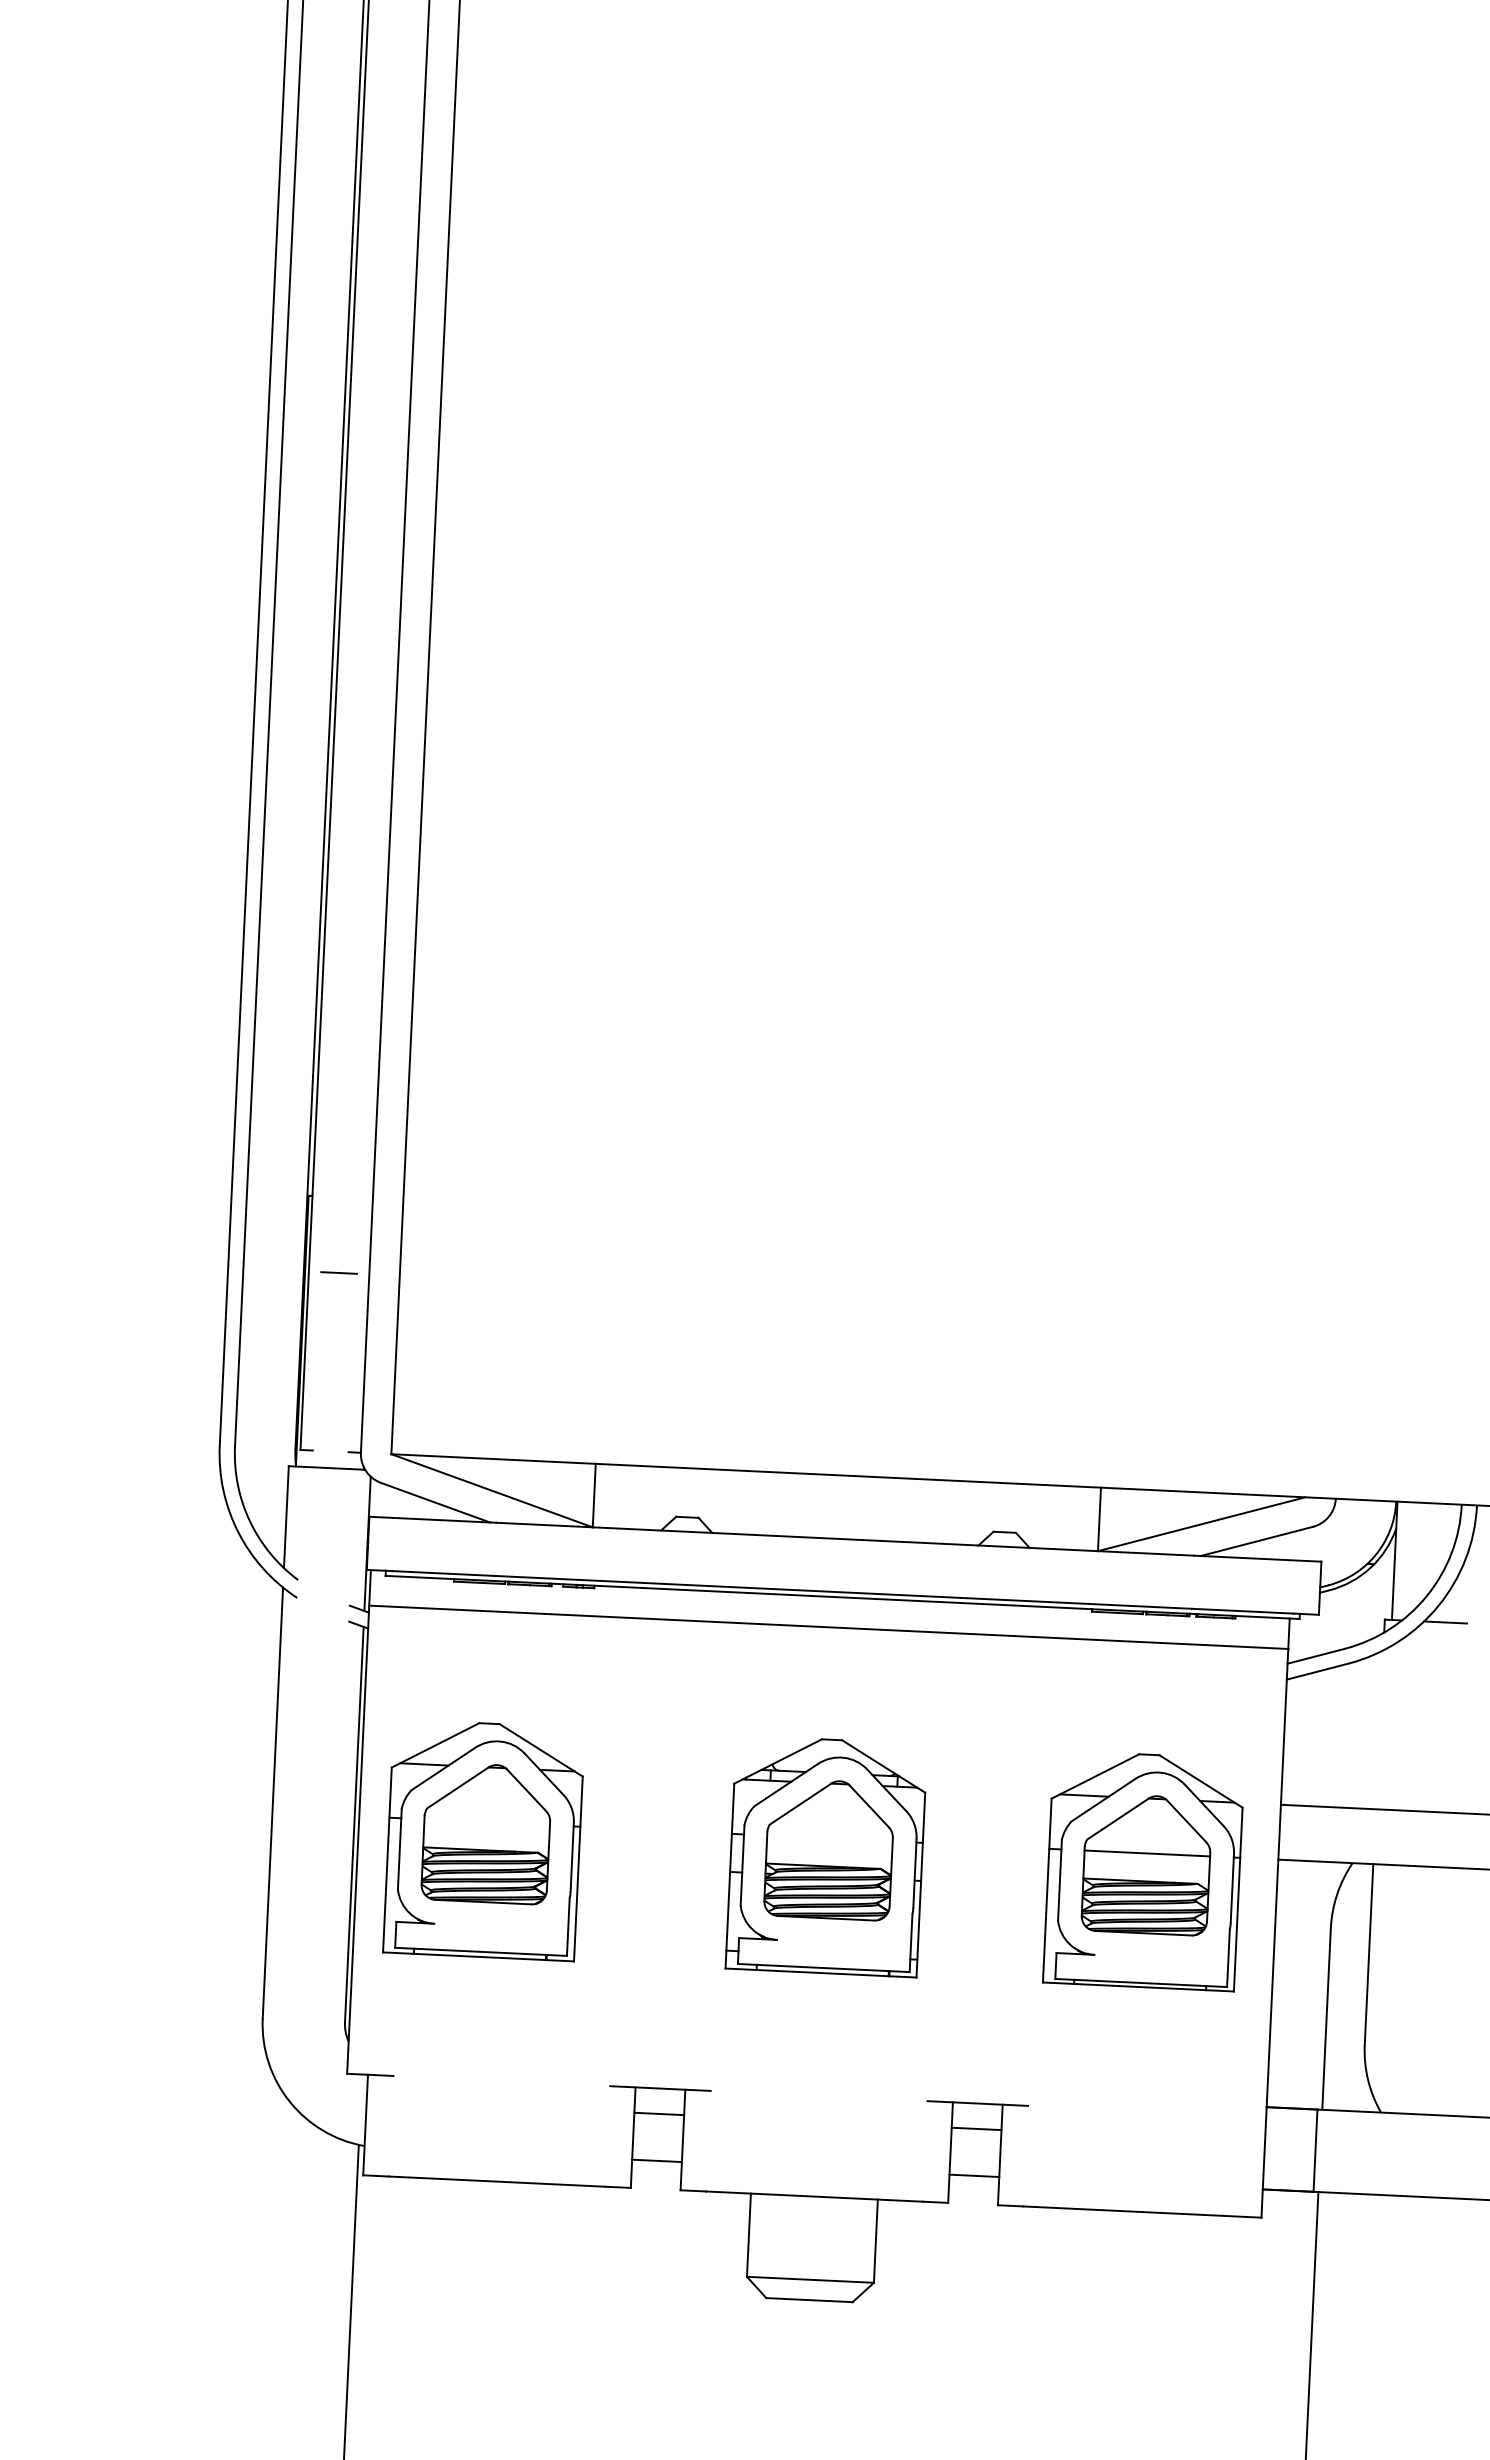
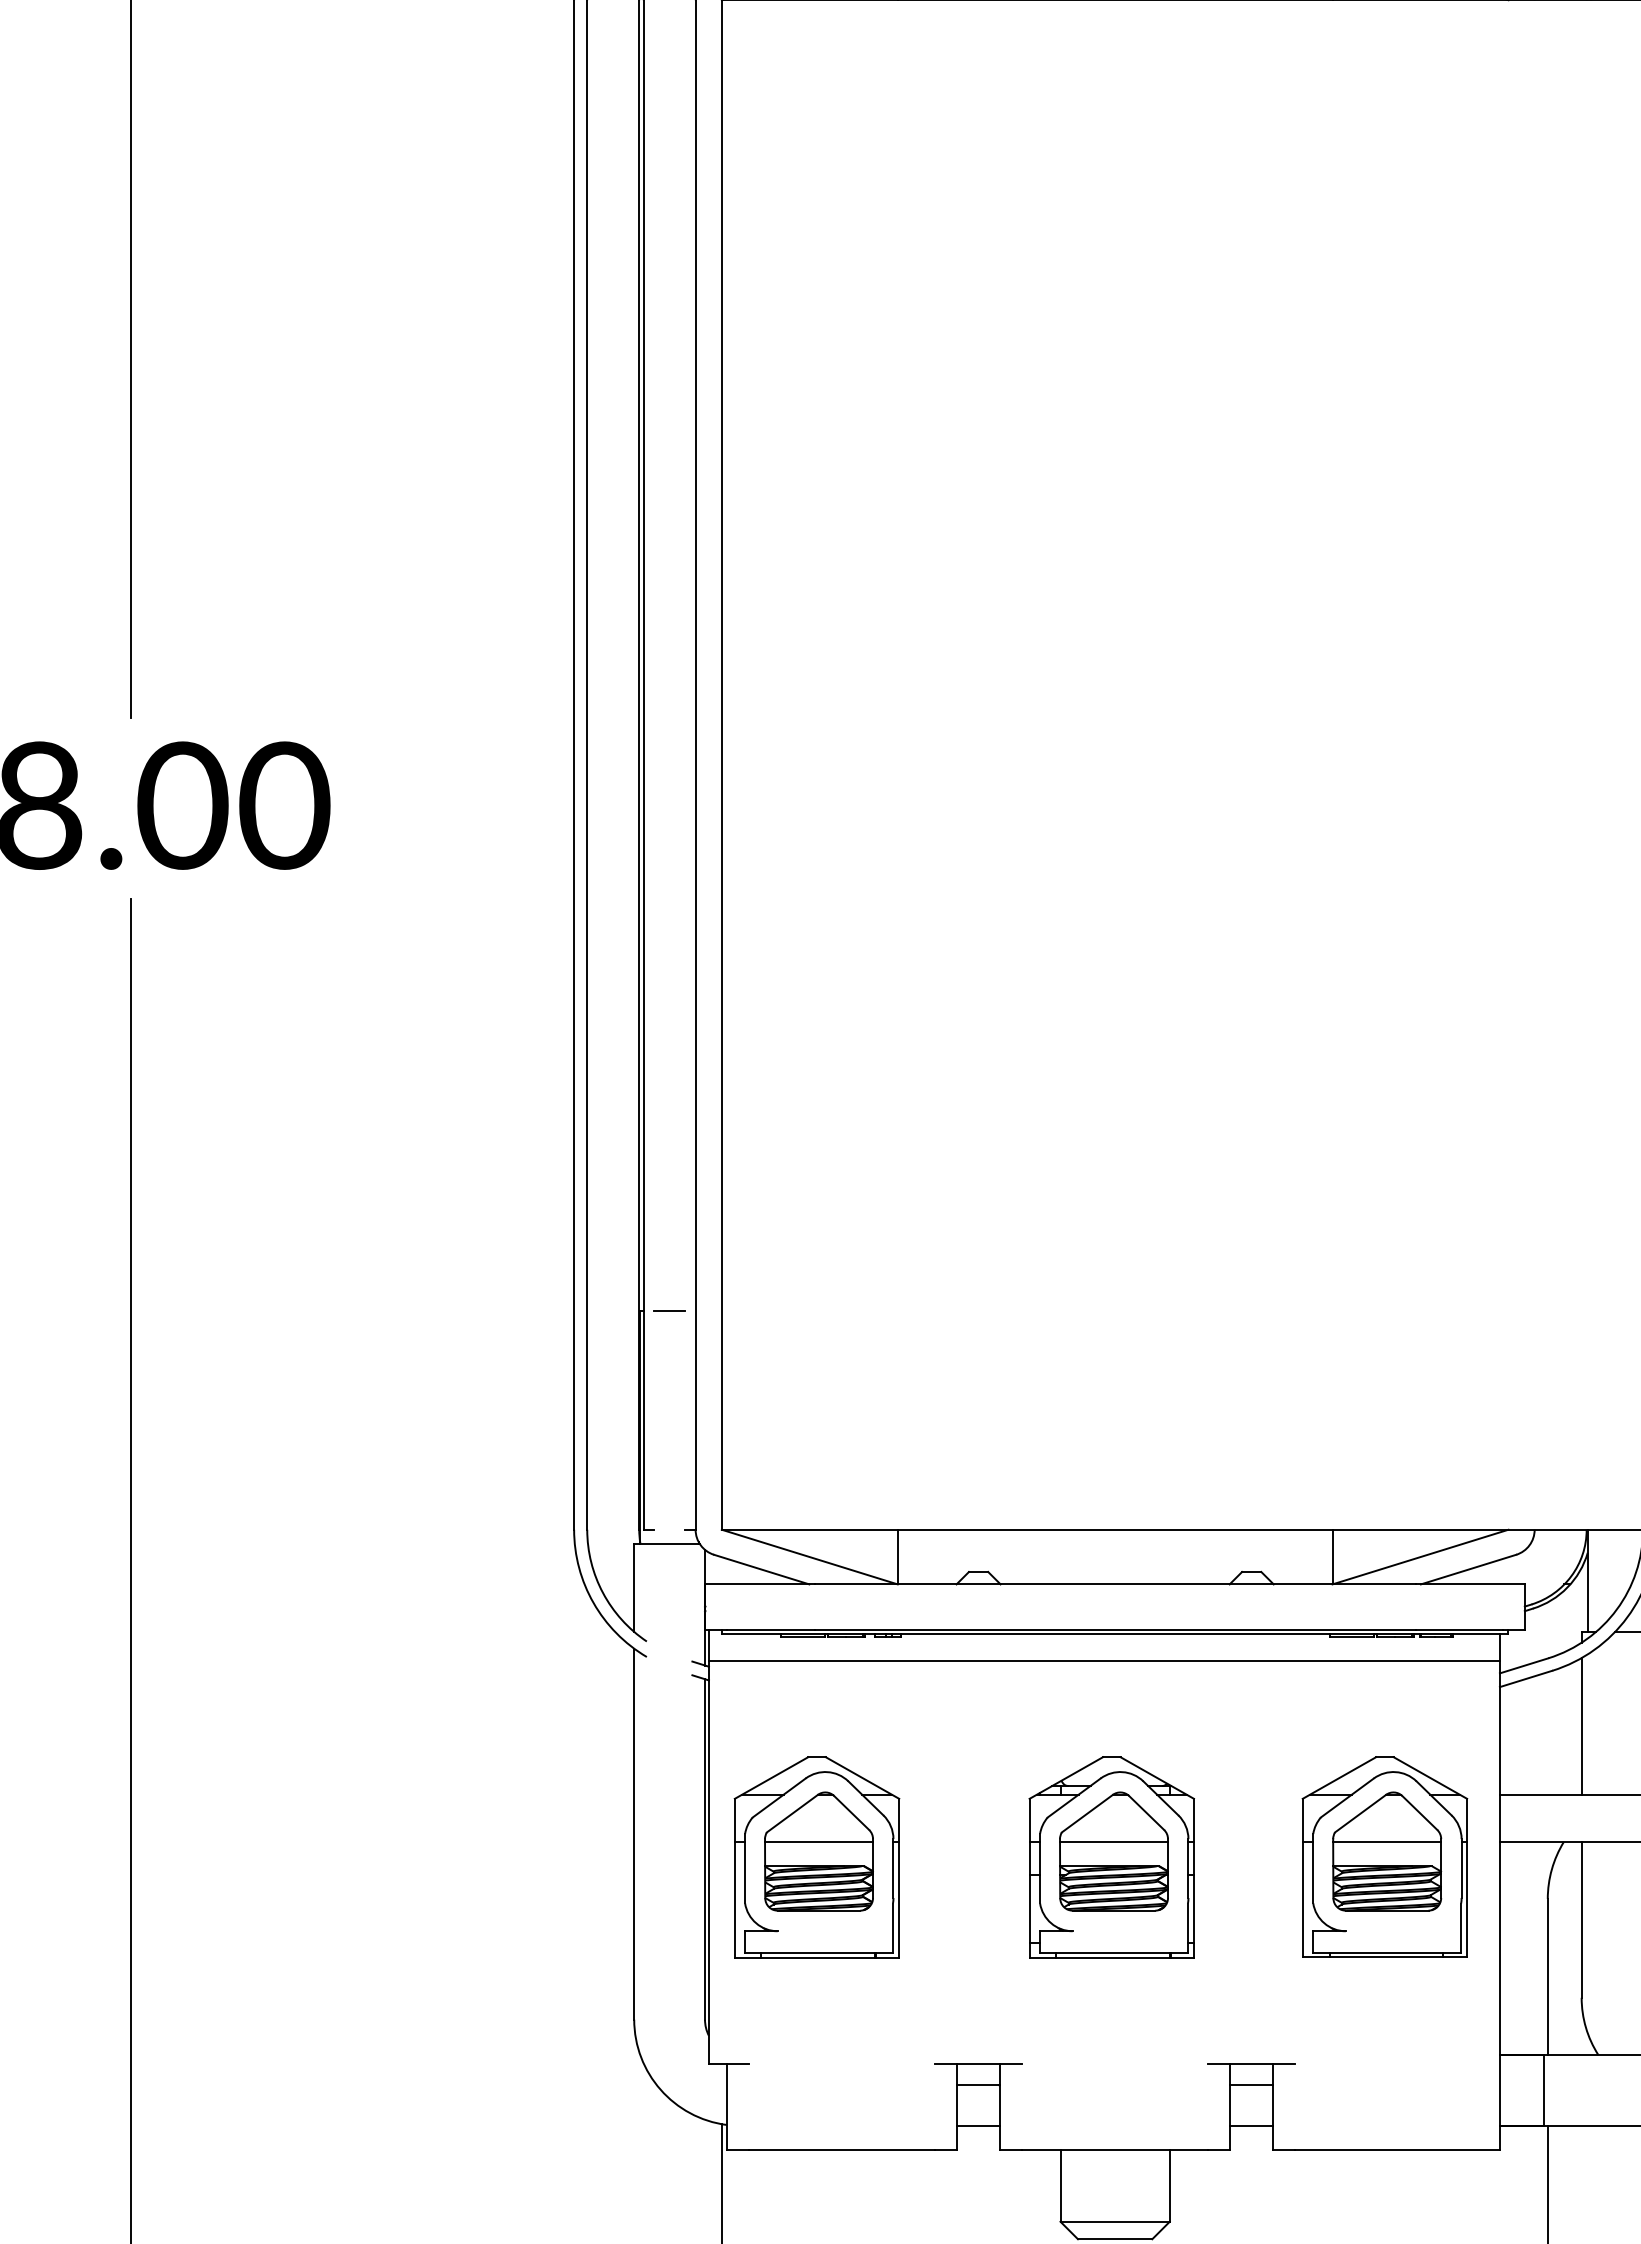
line: (339, 1272) -> (669, 1310), moved
line: (1379, 1729) -> (1581, 1726), added
line: (487, 1822) -> (819, 1842), added
line: (830, 1839) -> (1114, 1842), added

